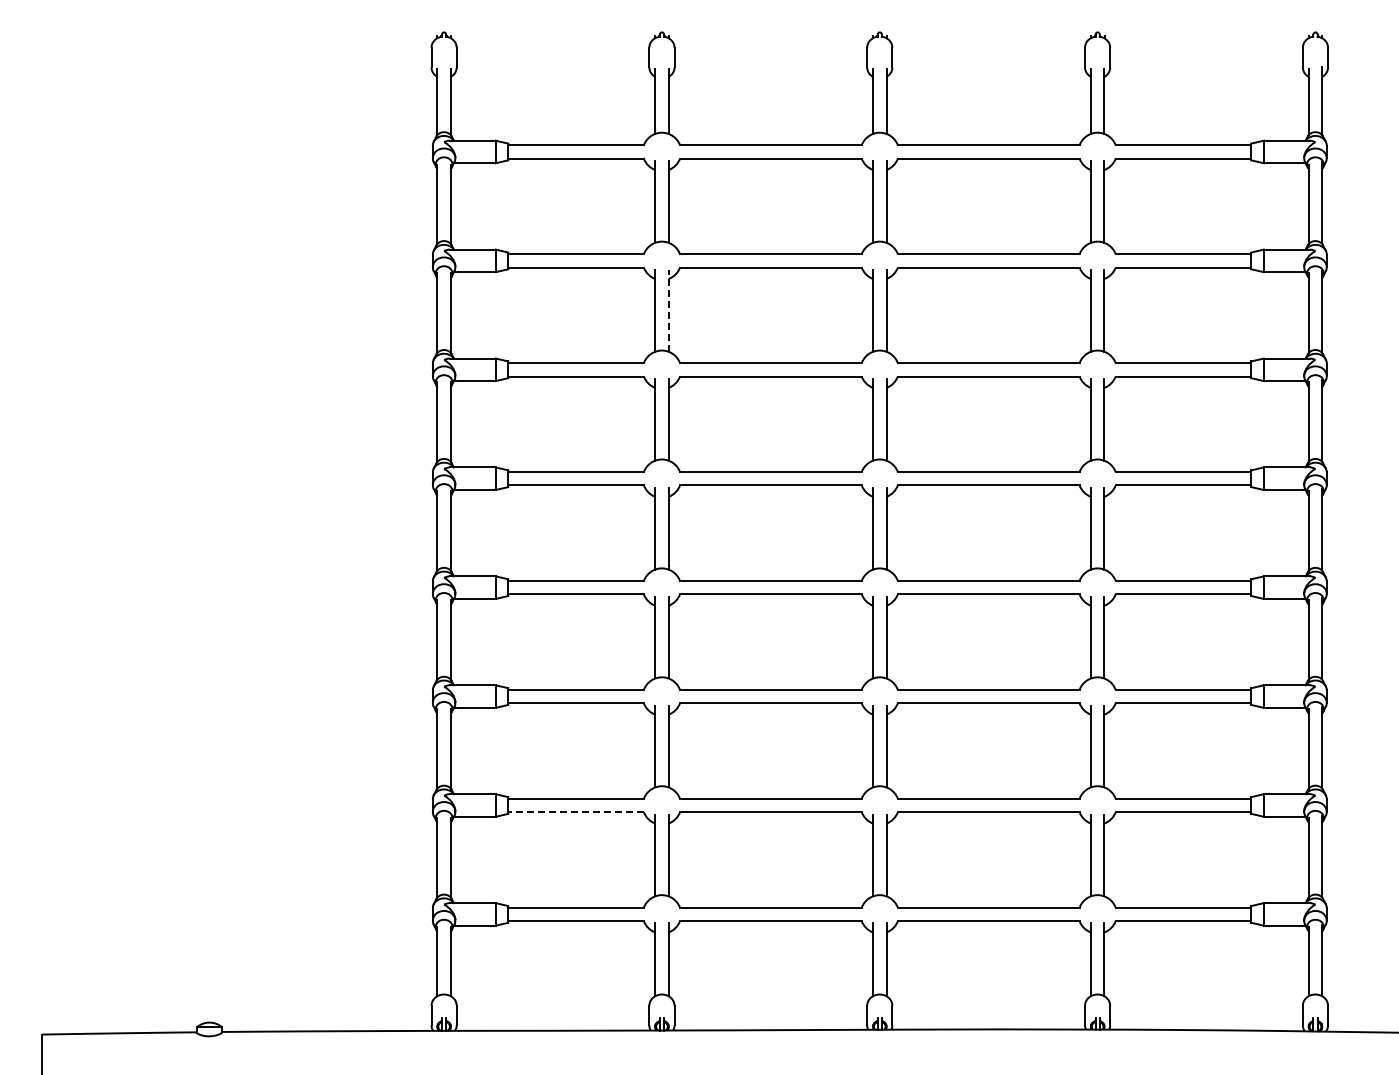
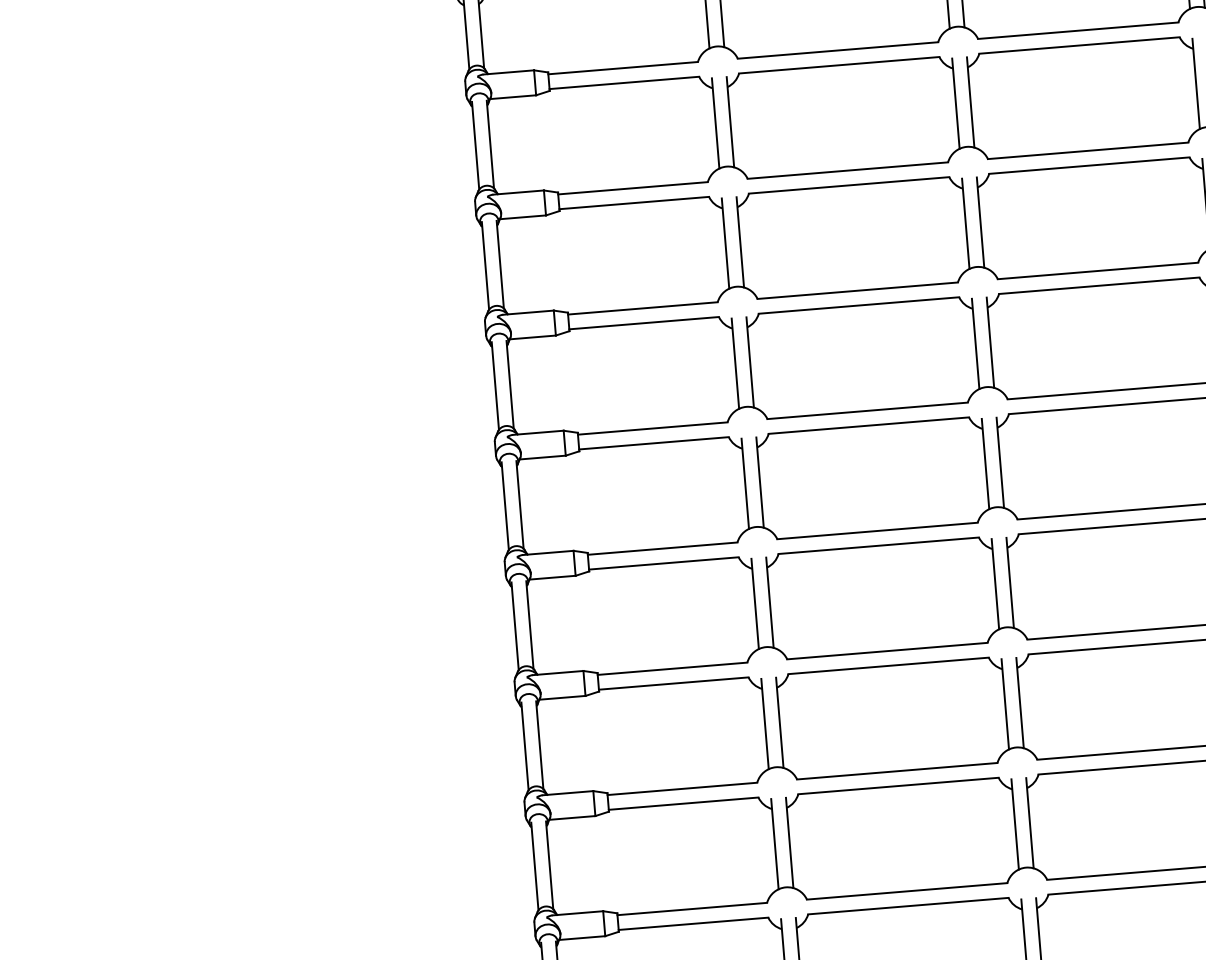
line: (668, 310) -> (740, 241), dashed -> solid
line: (576, 812) -> (684, 803), dashed -> solid

